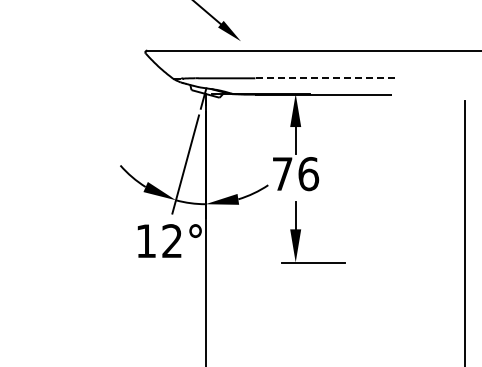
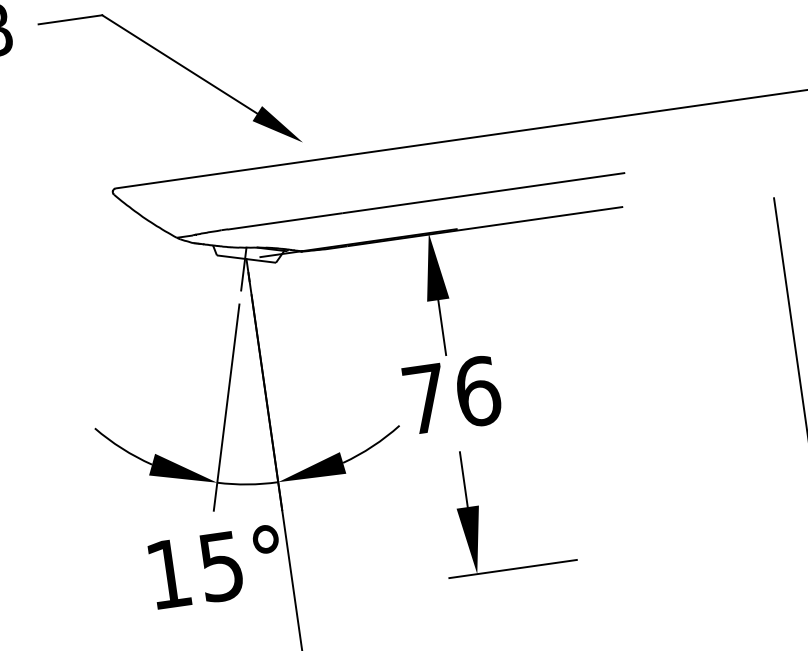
line: (325, 78) -> (484, 193), dashed -> solid
text: (171, 241) -> (220, 567), 12° -> 15°

